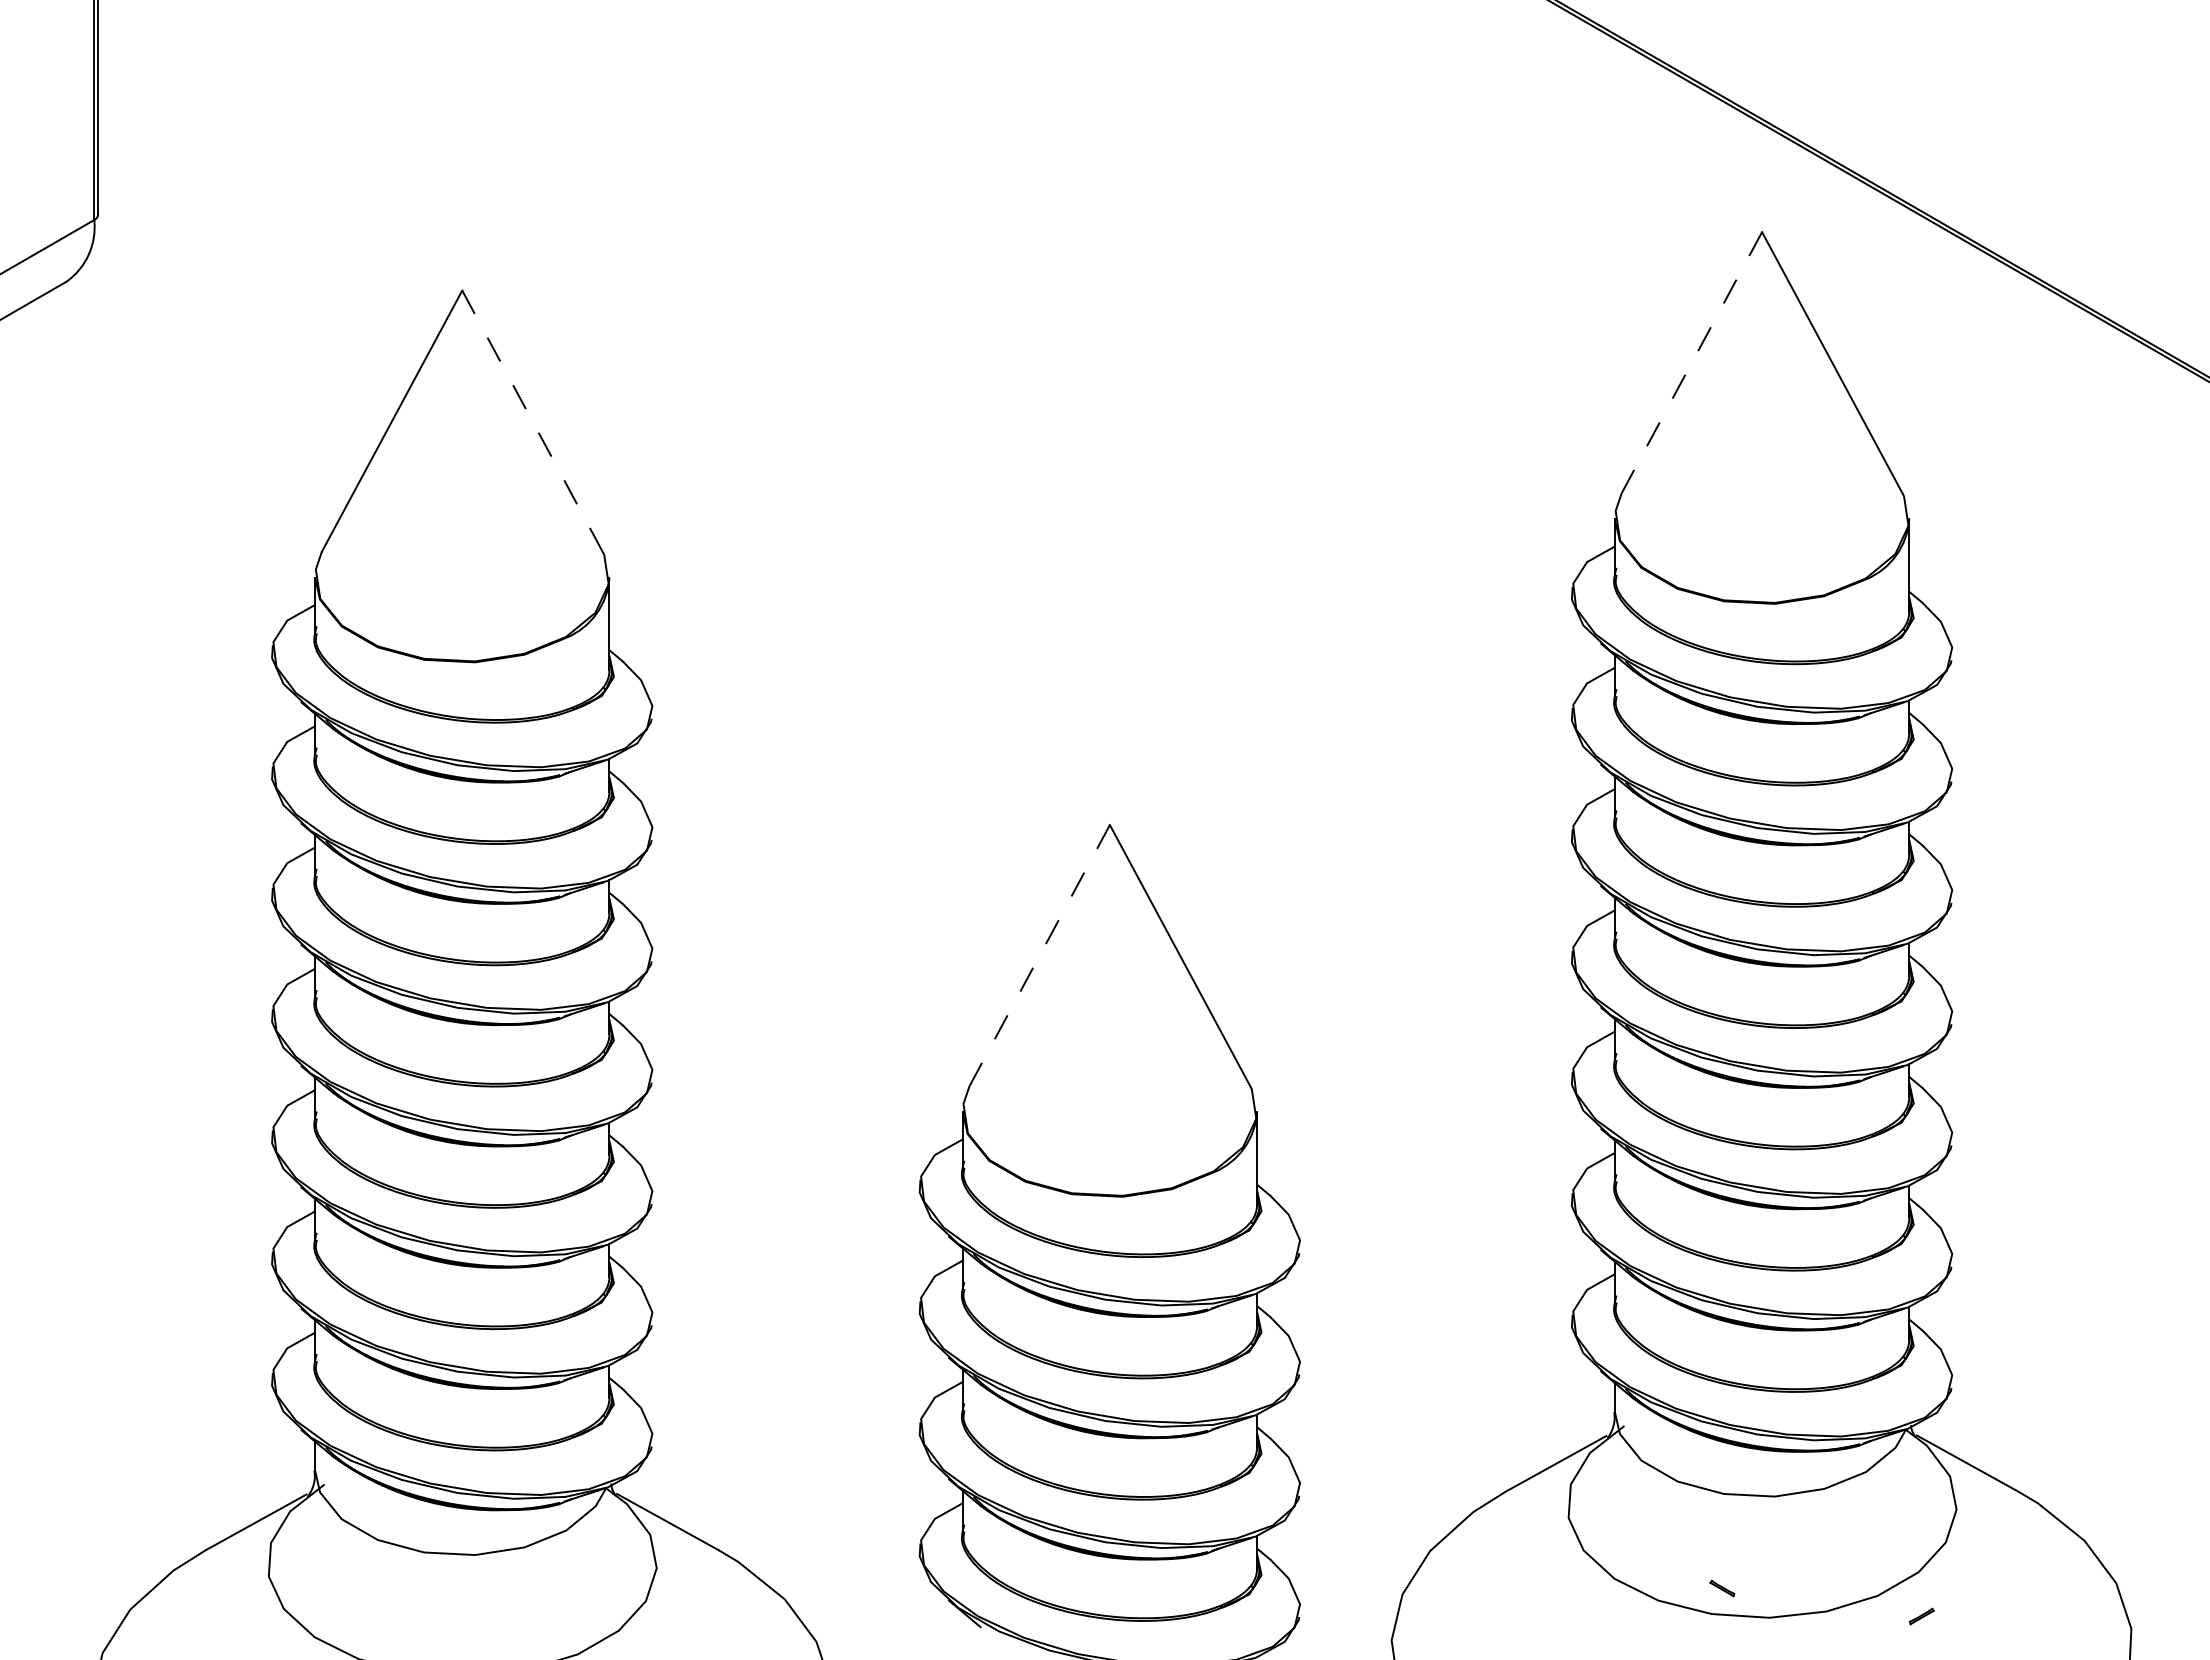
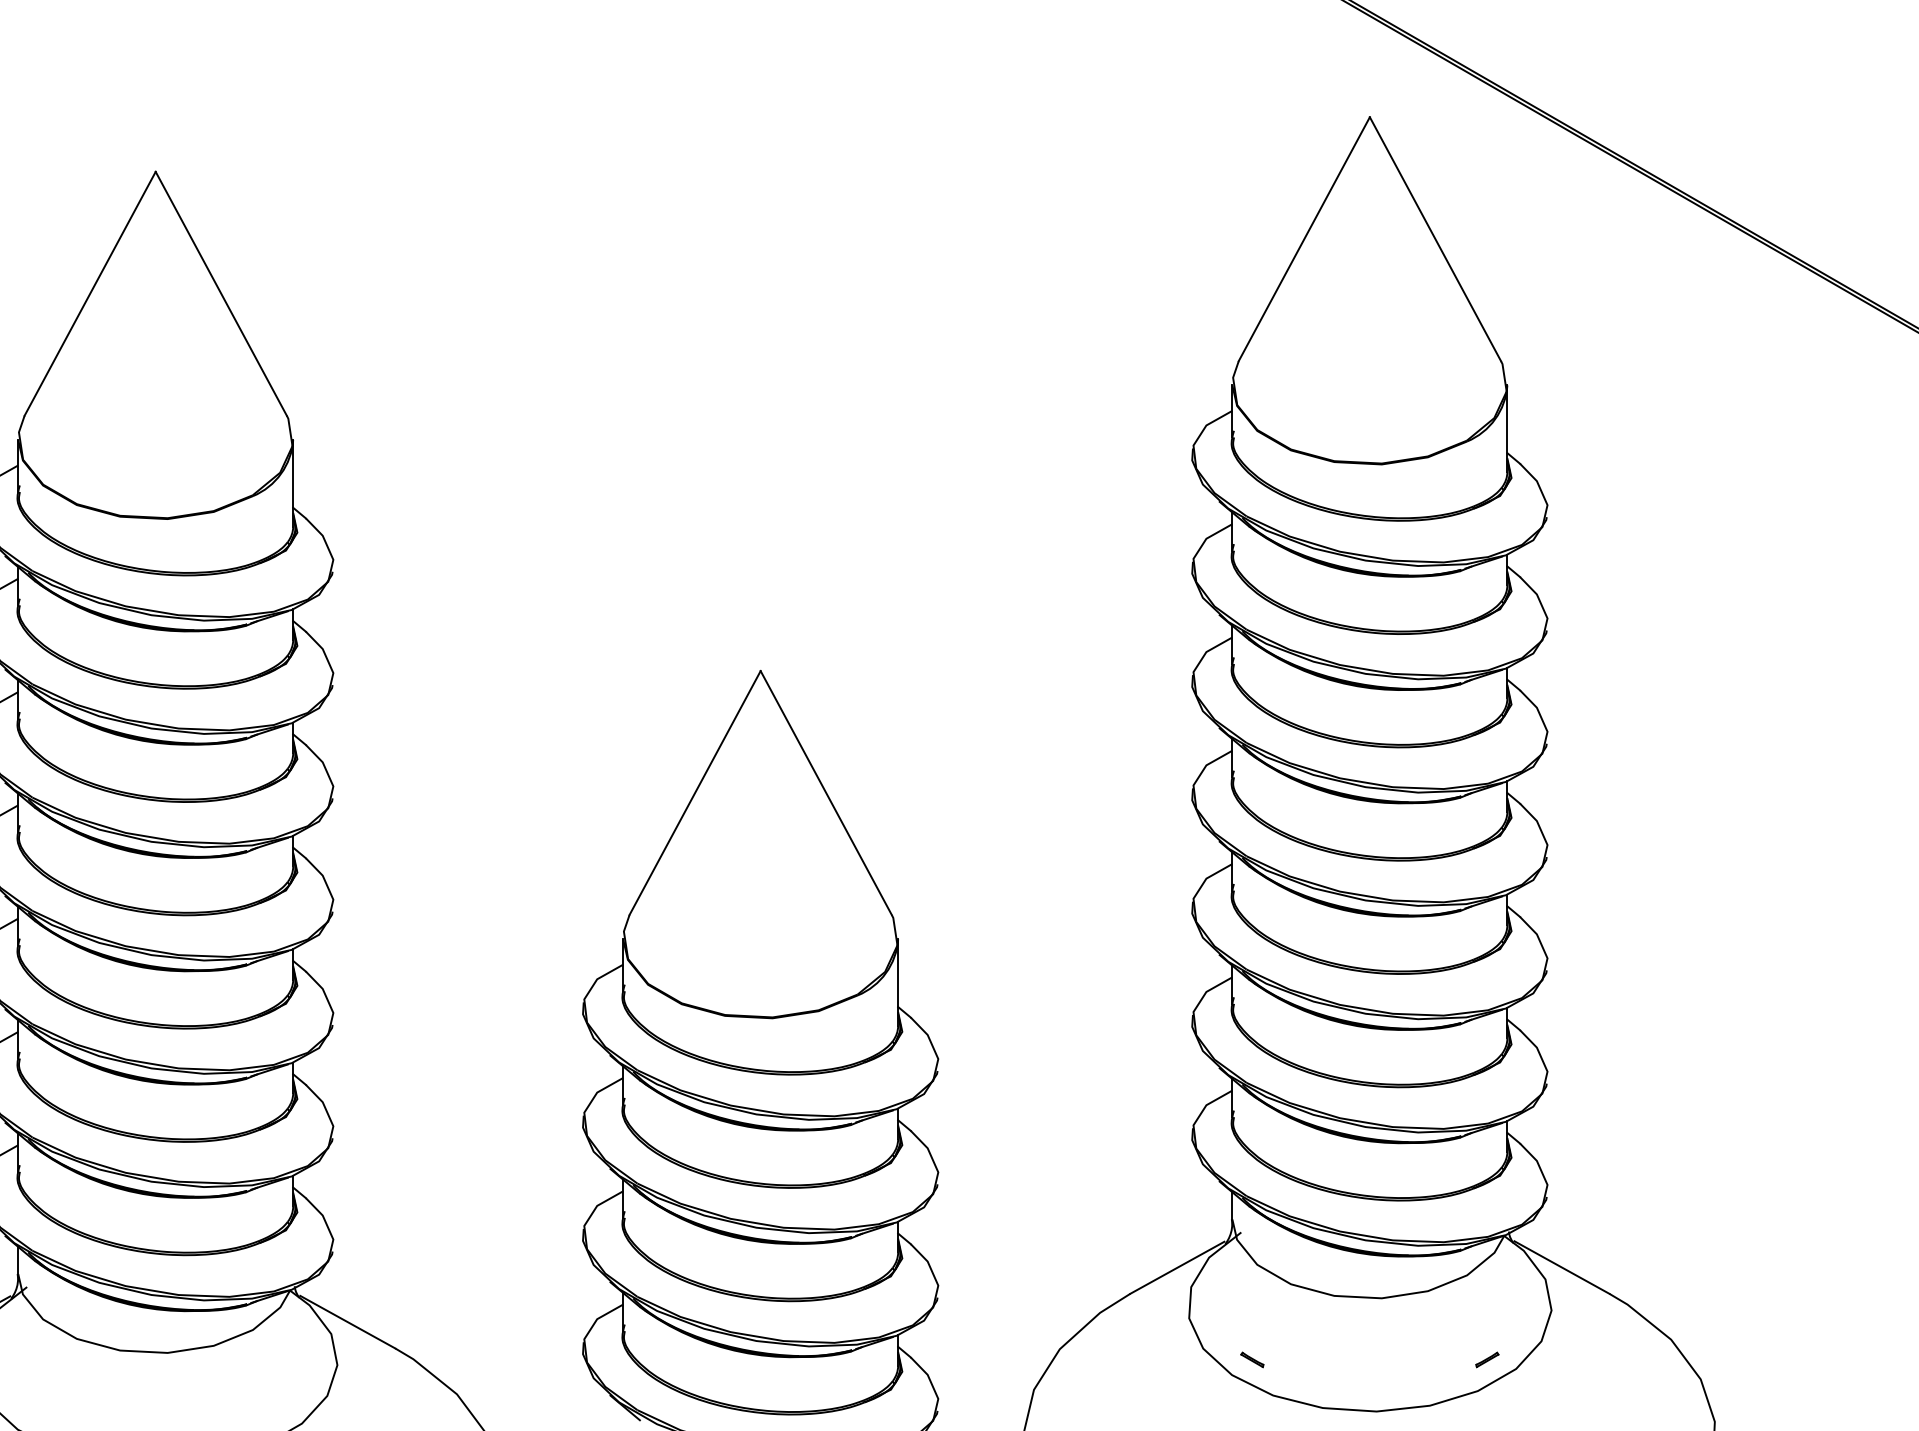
line: (1691, 363) -> (1303, 239), dashed -> solid
line: (532, 420) -> (221, 293), dashed -> solid
line: (1039, 956) -> (694, 793), dashed -> solid
part: (1722, 1588) -> (1252, 1359), moved
part: (1921, 1616) -> (1487, 1359), moved

